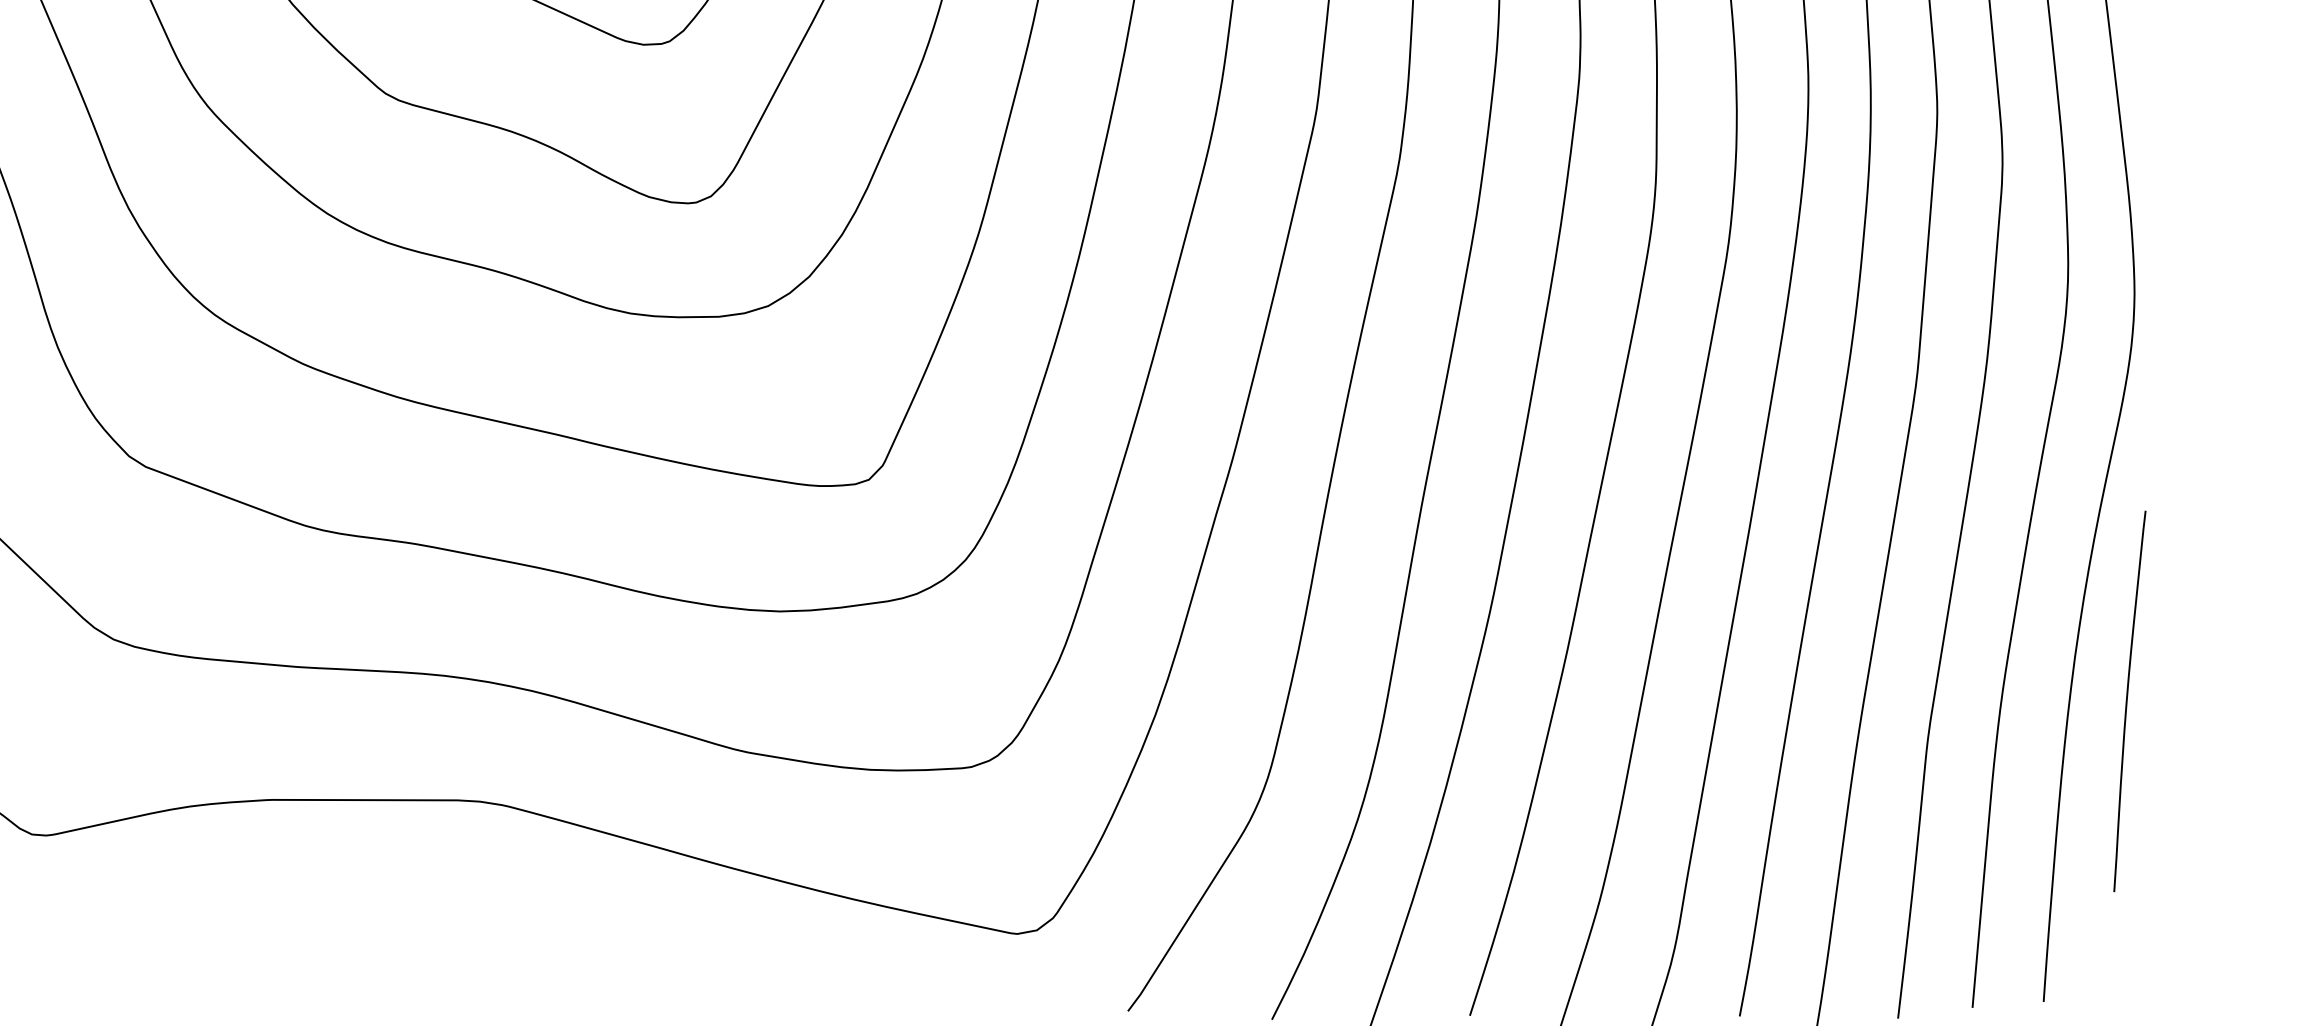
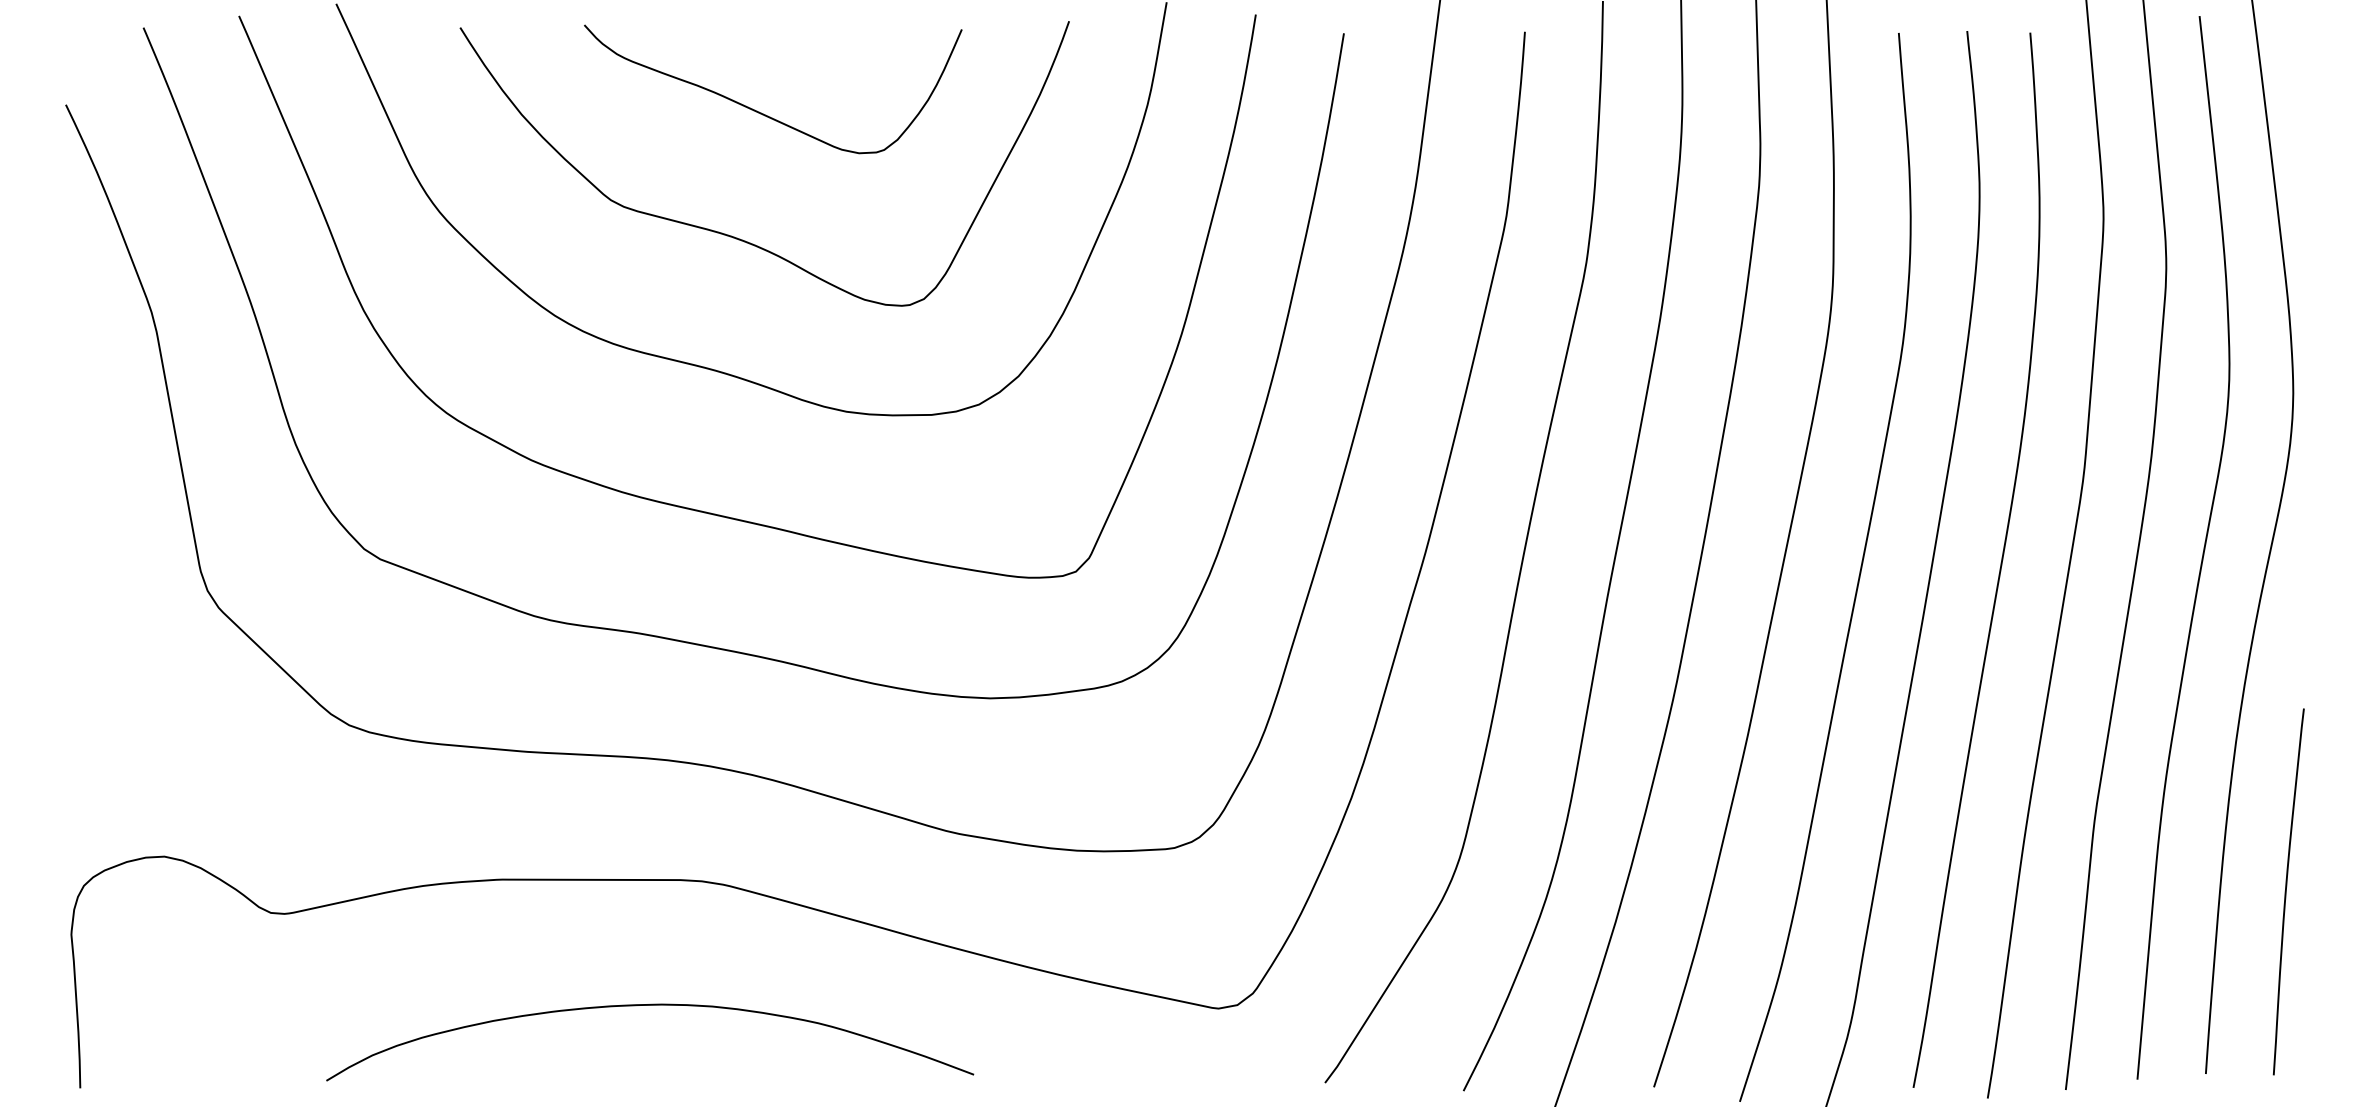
curve: (2127, 701) -> (2286, 891), moved
curve: (426, 930) -> (650, 1005), added

